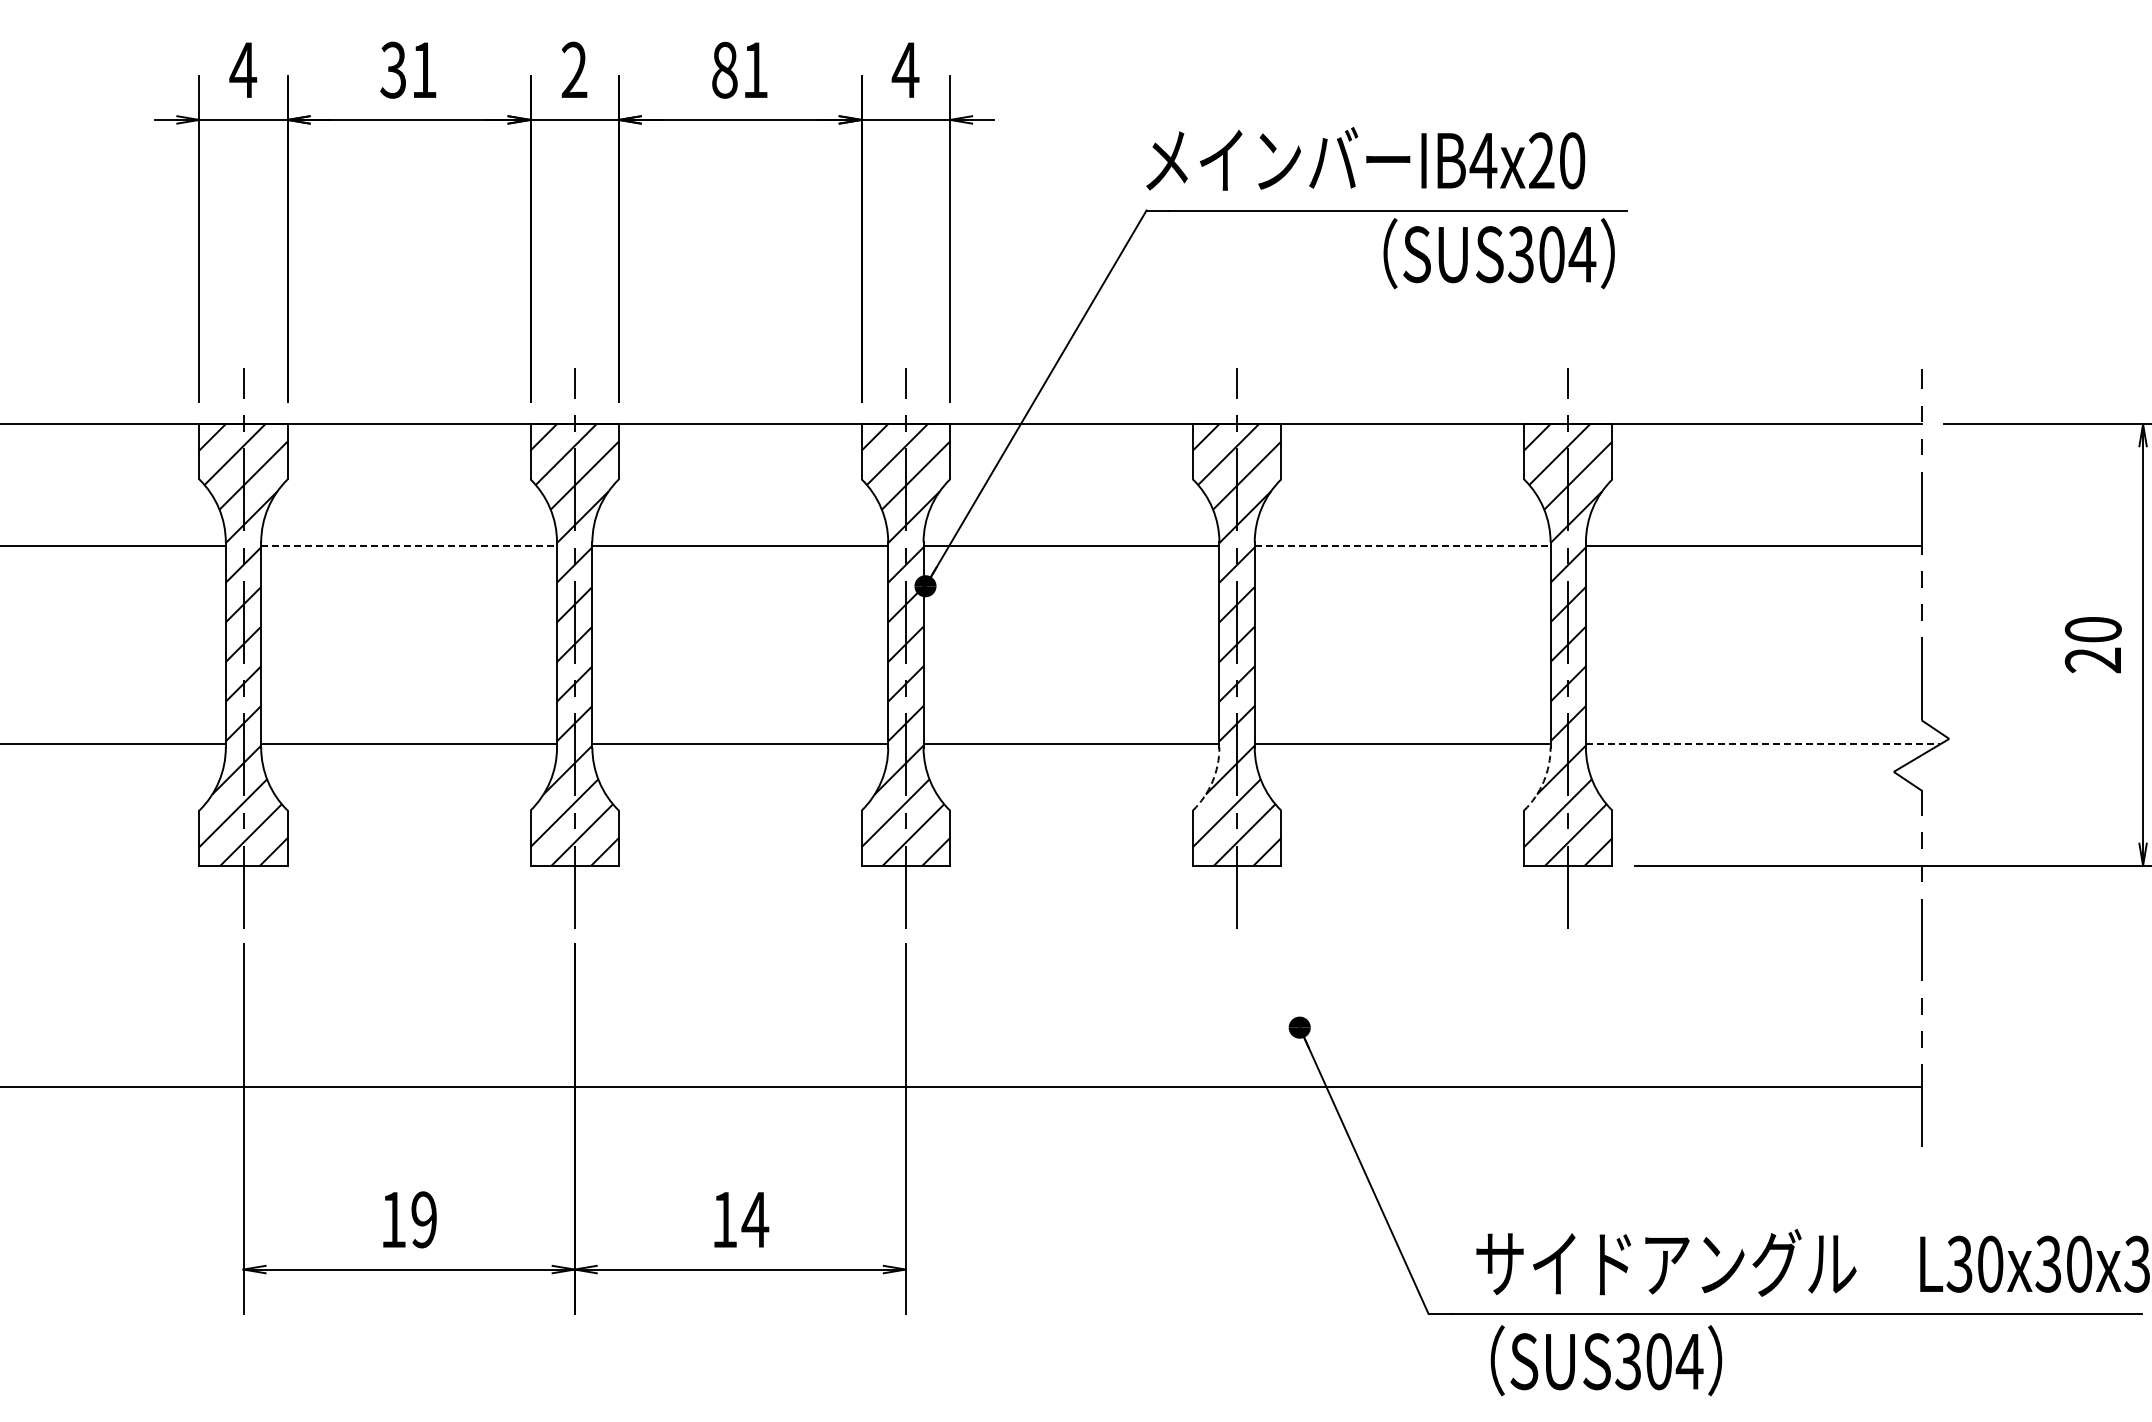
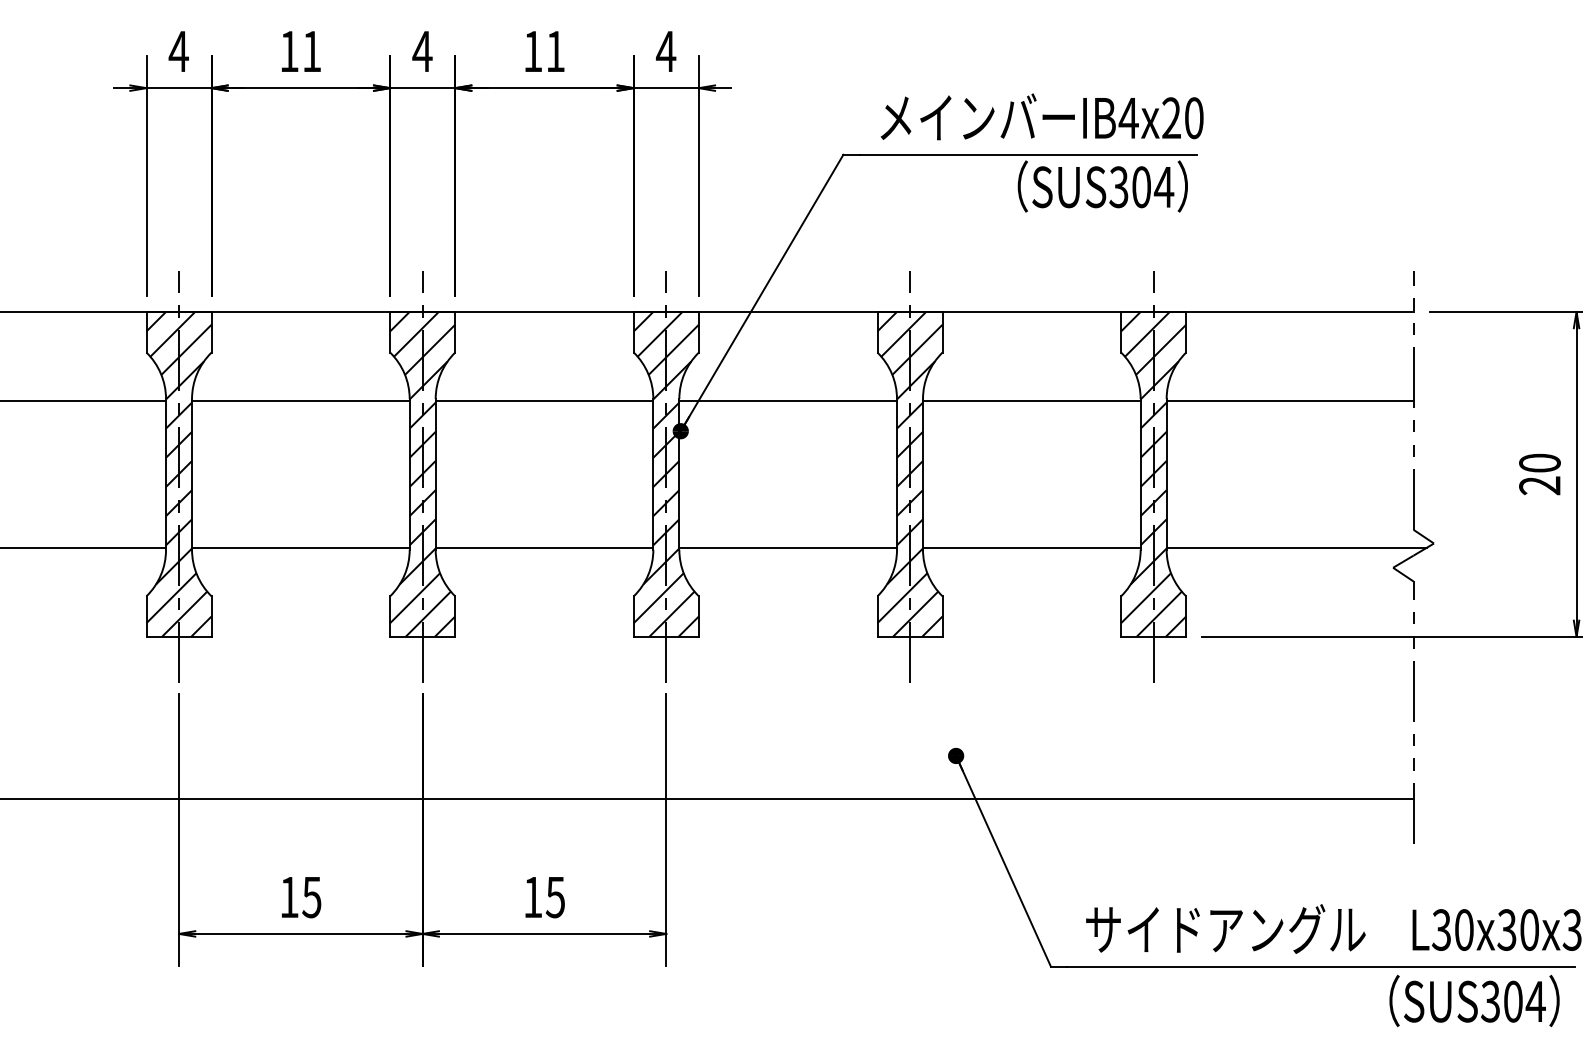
text: (392, 69) -> (288, 51), 31 -> 11
text: (574, 69) -> (422, 51), 2 -> 4
text: (724, 69) -> (532, 51), 81 -> 11
text: (1365, 158) -> (1042, 116), moved
line: (409, 545) -> (301, 401), dashed -> solid
line: (1402, 545) -> (1031, 401), dashed -> solid
line: (1763, 744) -> (1297, 547), dashed -> solid
arc: (1212, 781) -> (891, 574), dashed -> solid
arc: (1543, 781) -> (1135, 574), dashed -> solid
text: (423, 1219) -> (311, 897), 19 -> 15
text: (755, 1220) -> (555, 897), 14 -> 15
text: (1606, 1360) -> (1474, 1000), moved

